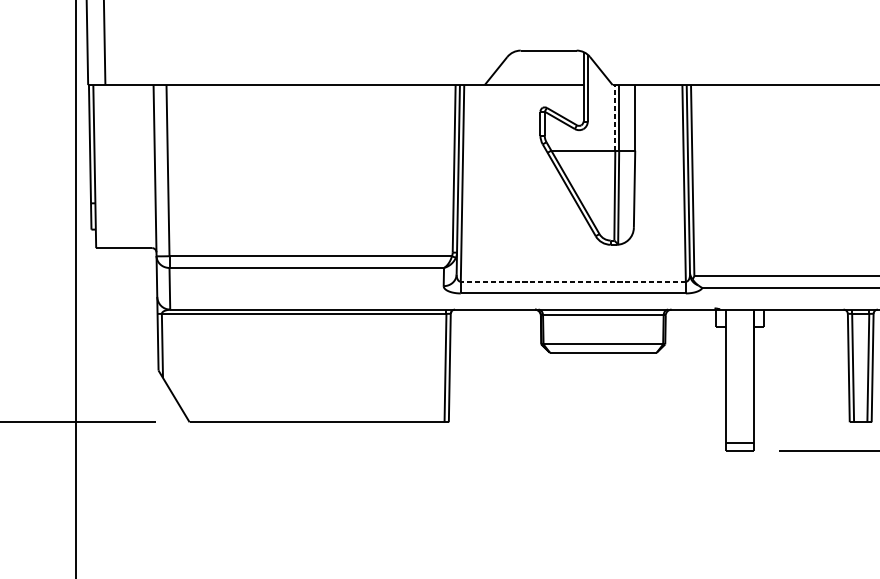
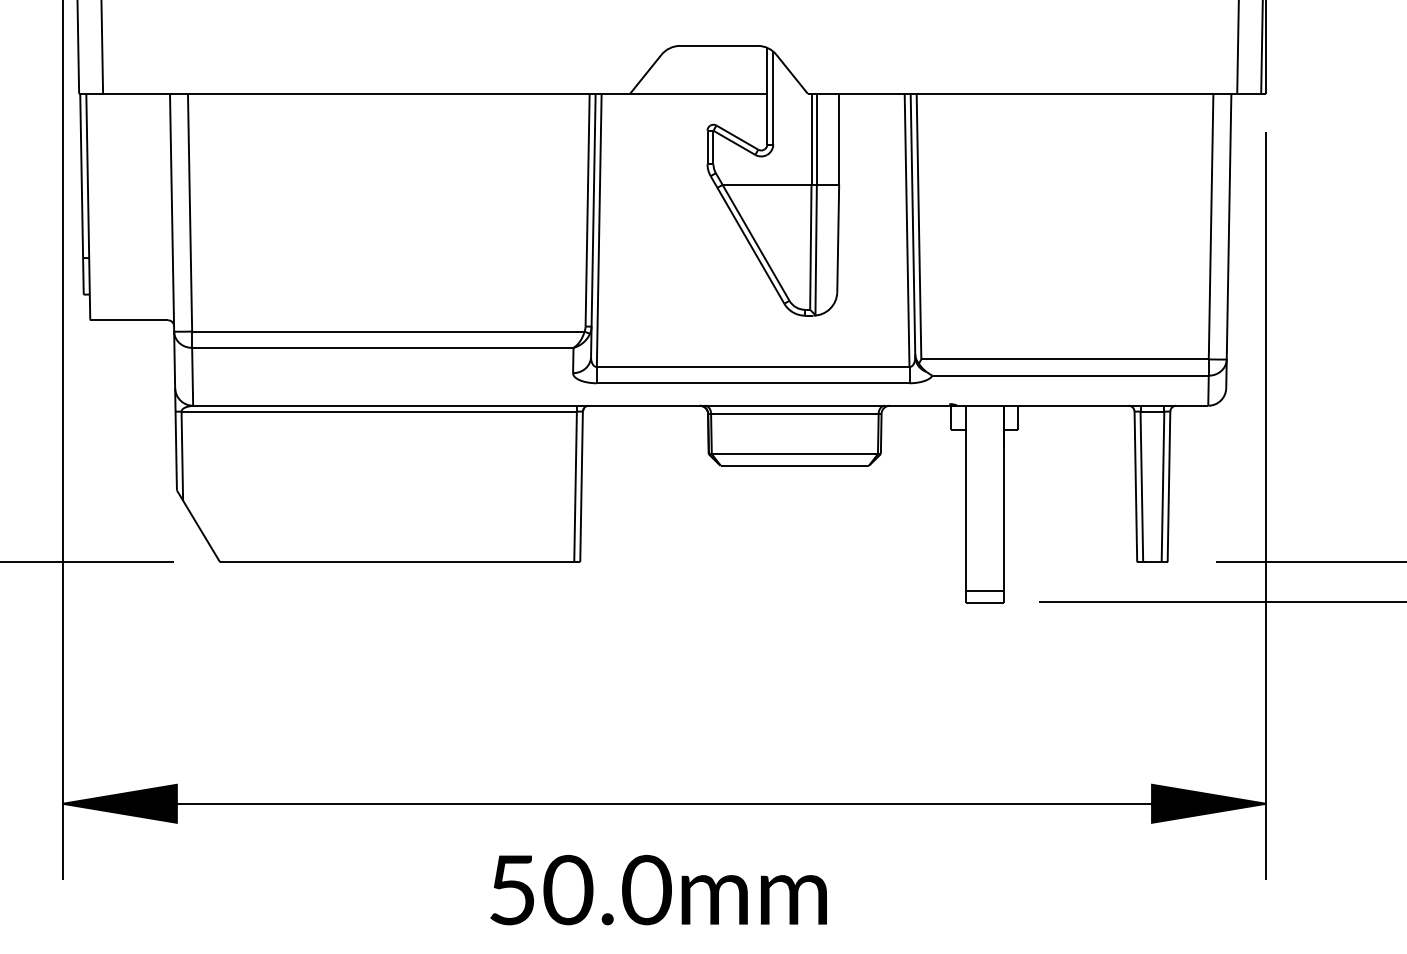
line: (615, 117) -> (811, 139), dashed -> solid
line: (572, 282) -> (752, 367), dashed -> solid

